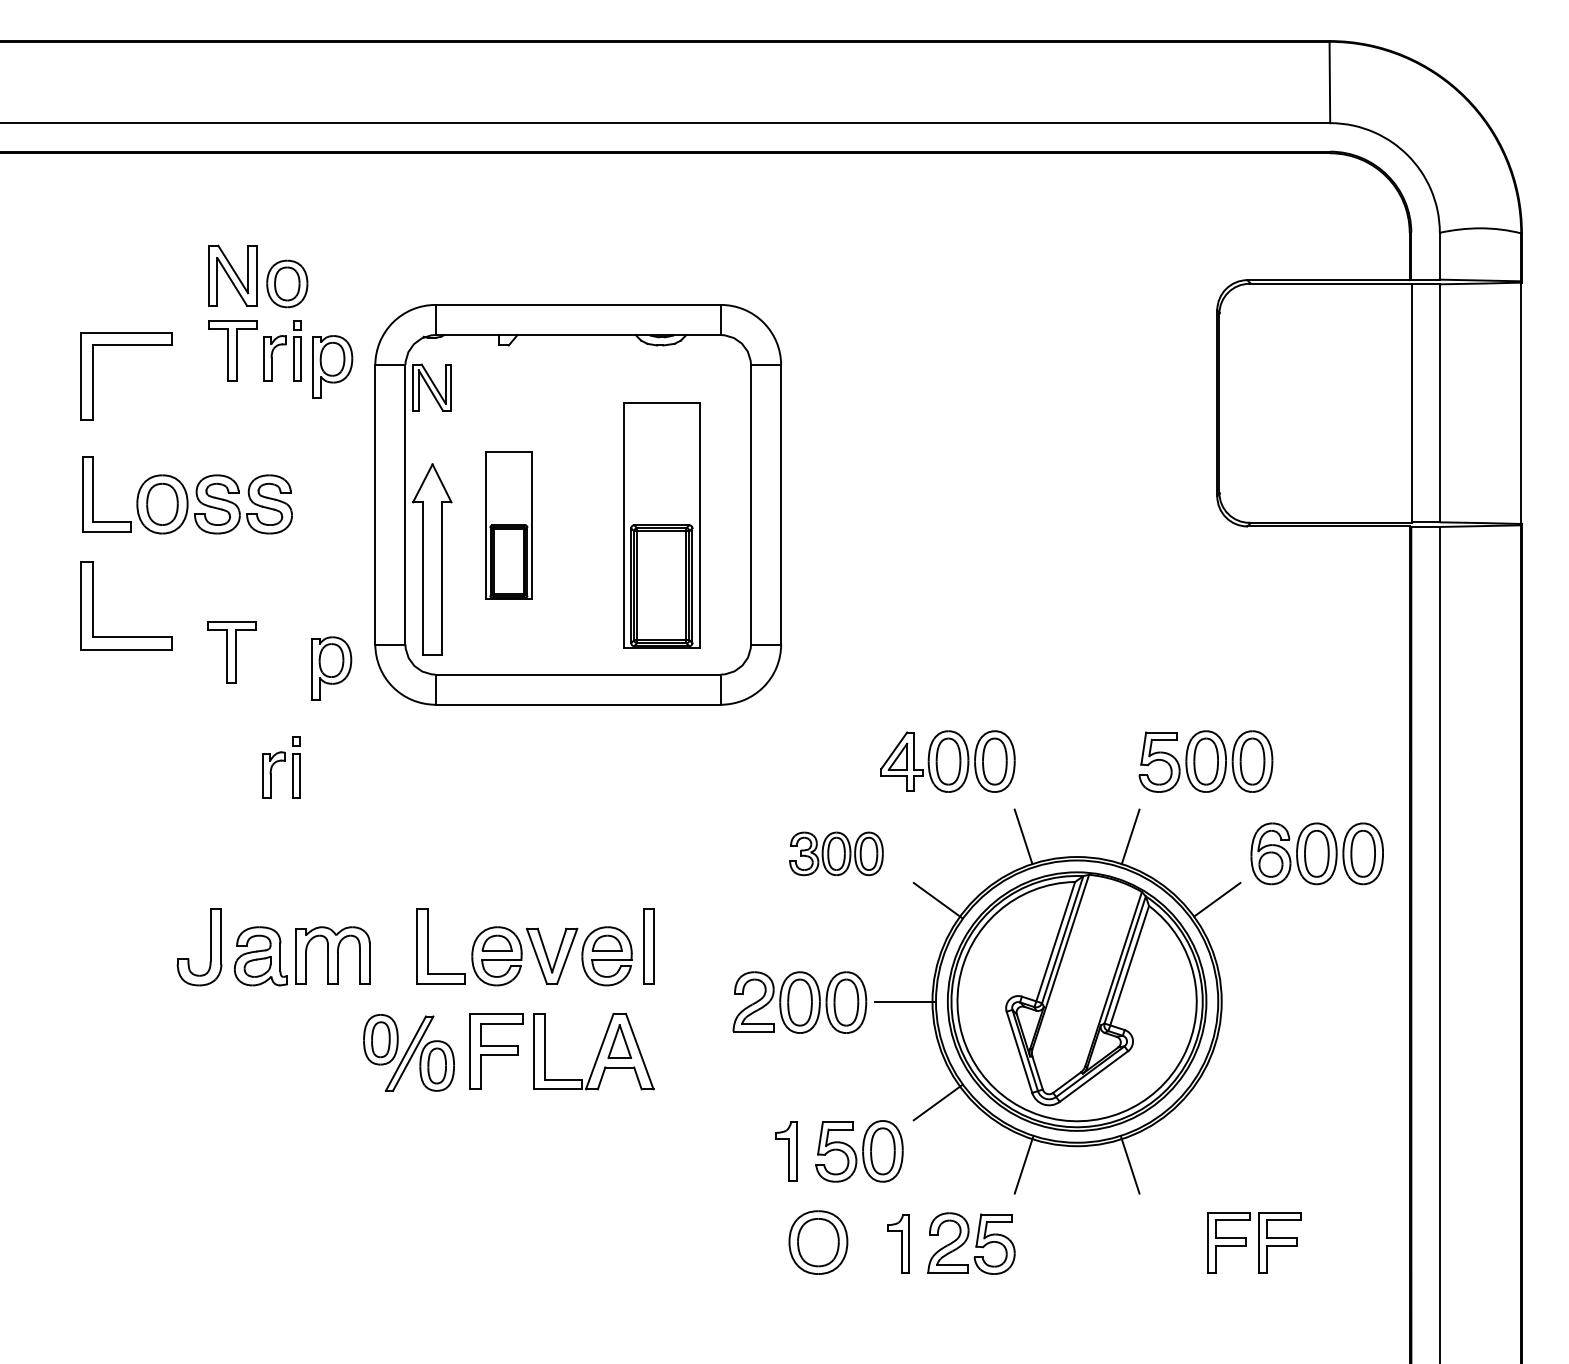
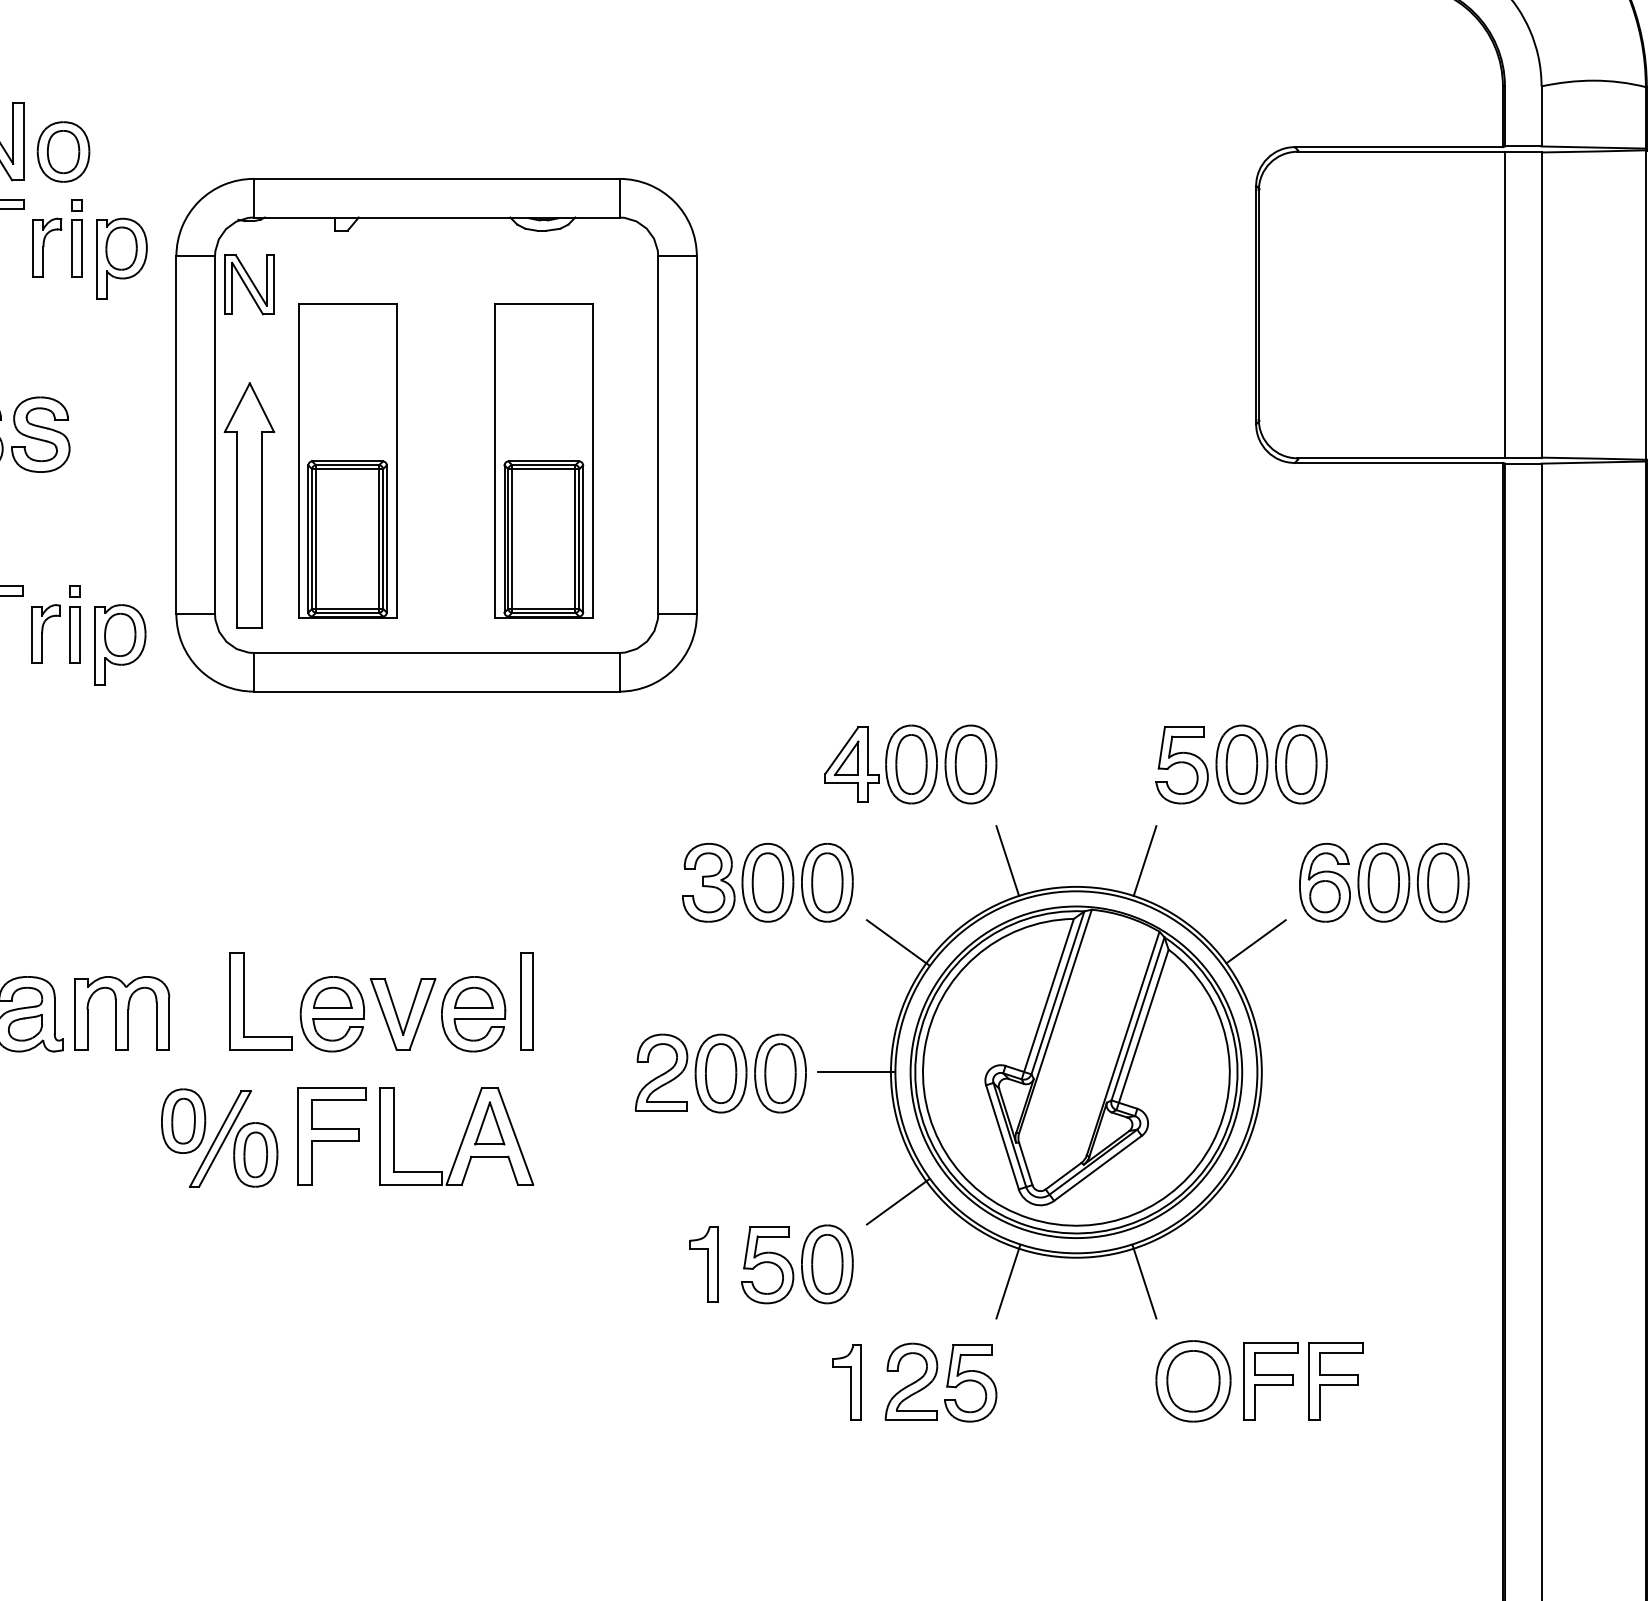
part: (508, 525) -> (347, 461), size x1.67
part: (281, 767) -> (56, 624), moved
part: (836, 853) -> (767, 882), size x1.43
part: (818, 1242) -> (1193, 1381), moved

